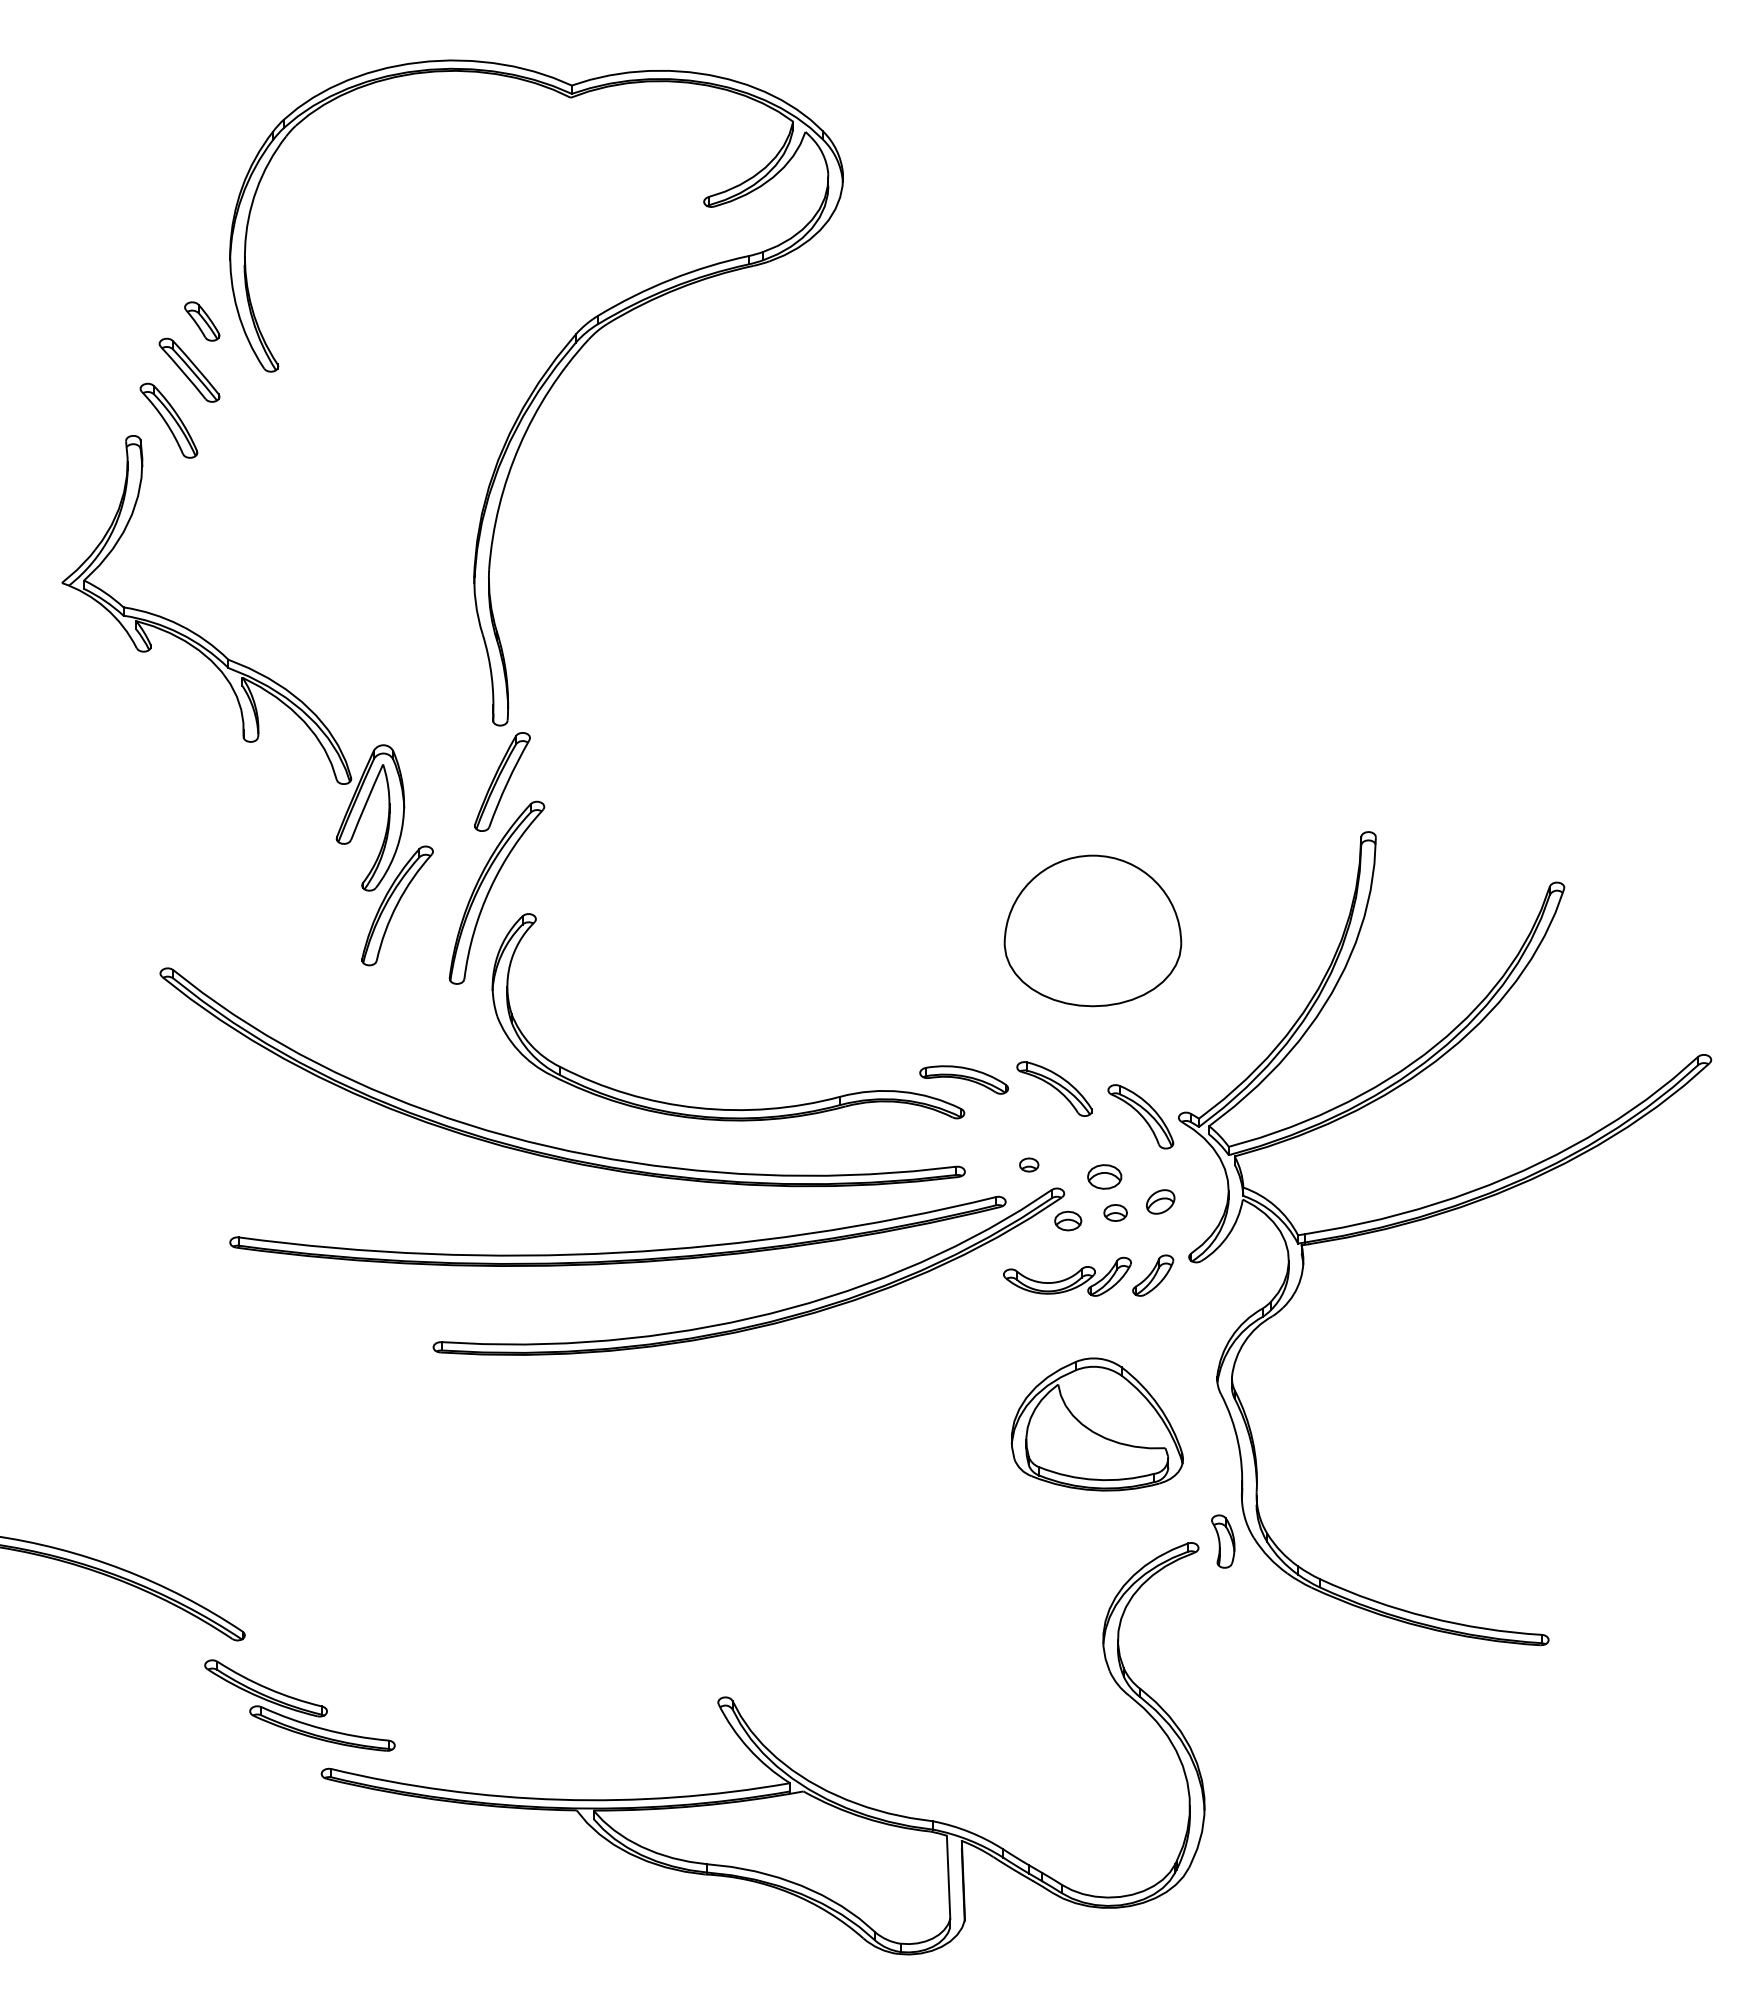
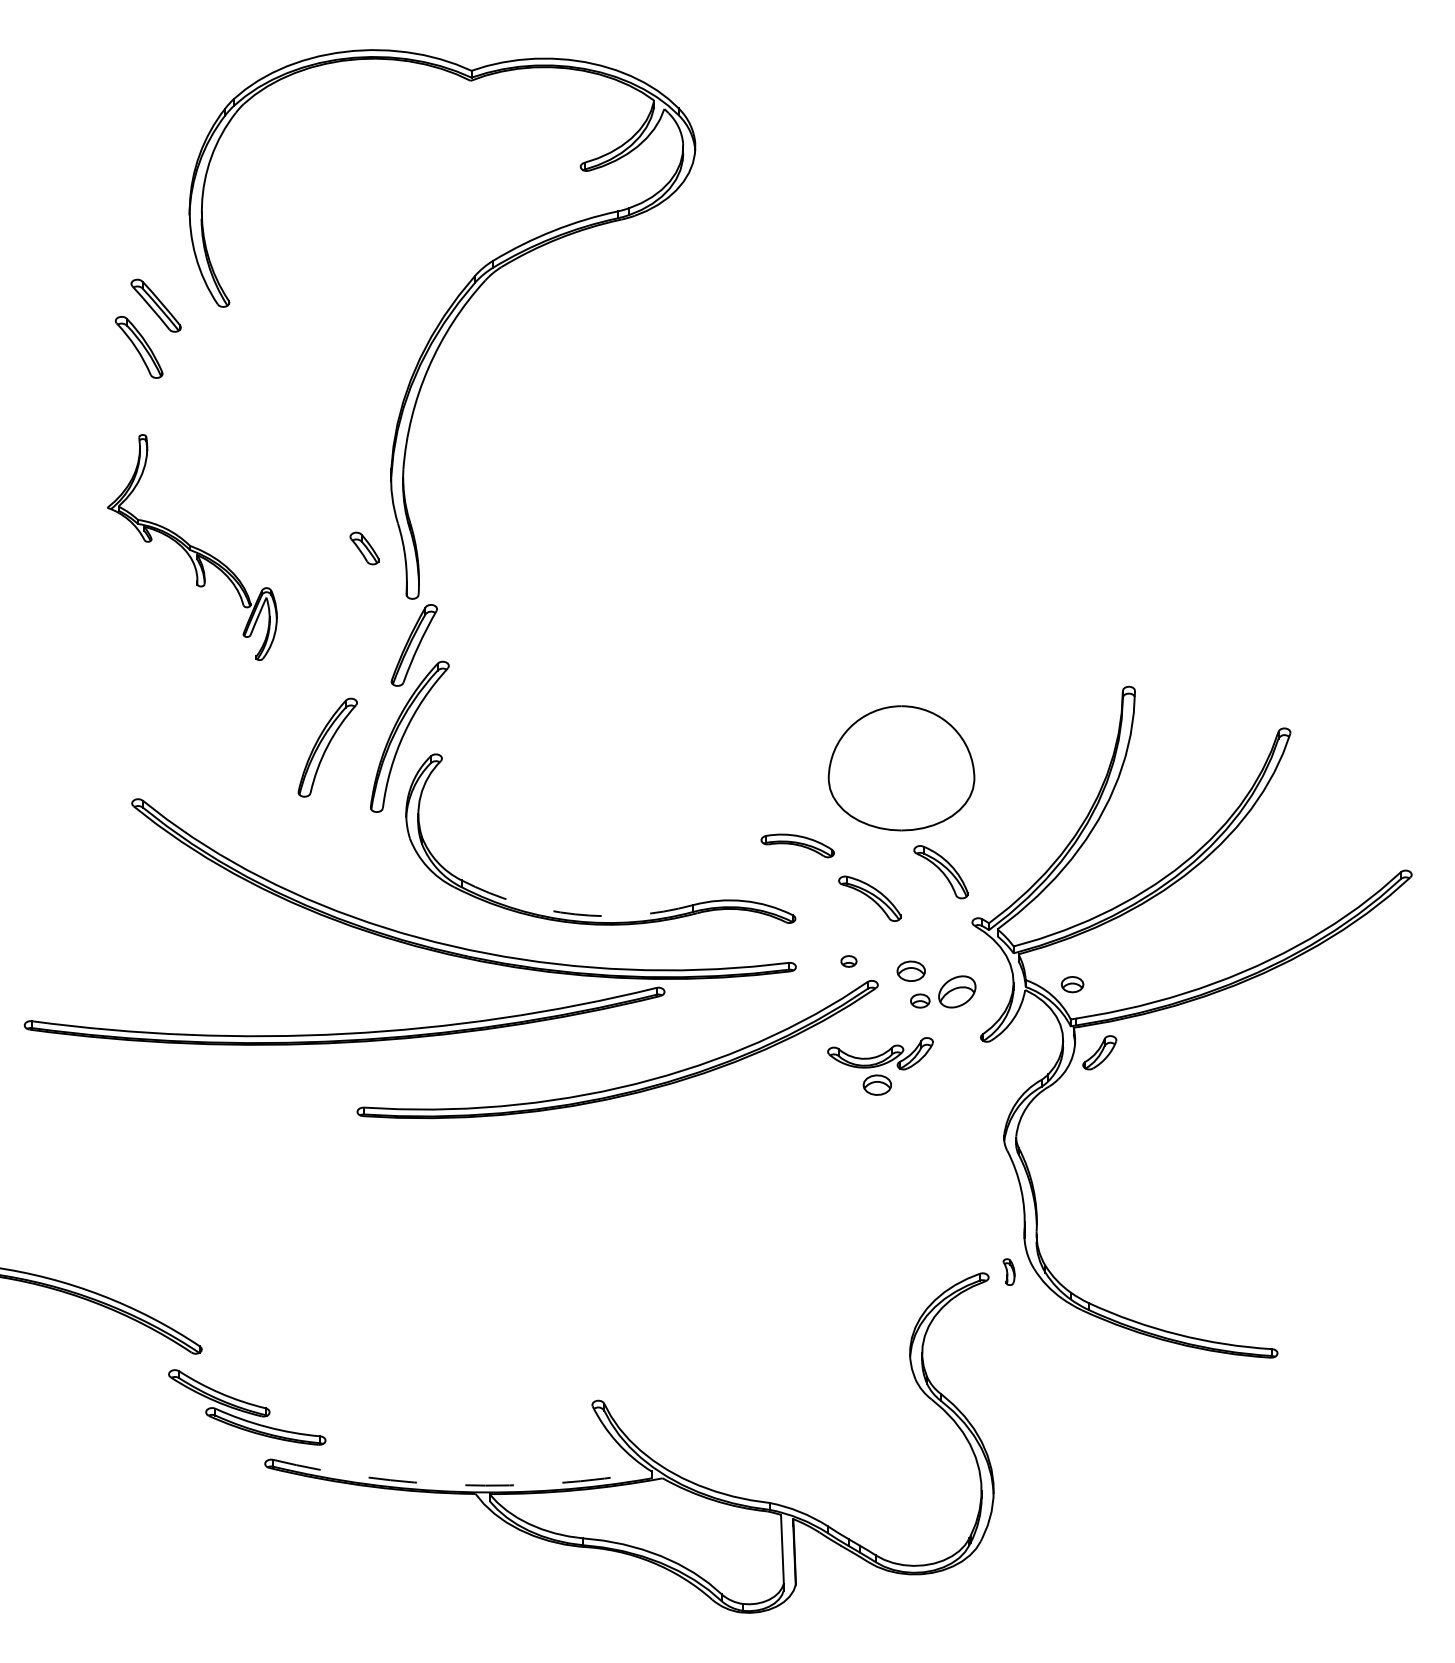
part: (202, 321) -> (364, 548), moved
part: (233, 663) -> (192, 547), size x0.6
part: (964, 1079) -> (798, 845), moved
arc: (697, 1107) -> (575, 914), solid -> dashed
part: (1140, 1116) -> (940, 871), moved
part: (1160, 1201) -> (957, 991), size x1.6
part: (1068, 1220) -> (1072, 984), moved
part: (617, 1251) -> (344, 1032), moved
part: (1153, 1275) -> (1100, 1052), moved
part: (1063, 1314) -> (877, 1084), added
part: (1096, 1424) -> (904, 1175), removed
part: (1223, 1541) -> (1009, 1272), size x0.6
arc: (560, 1799) -> (462, 1484), solid -> dashed

